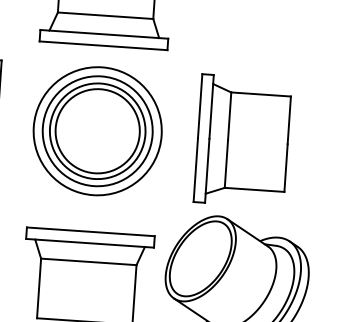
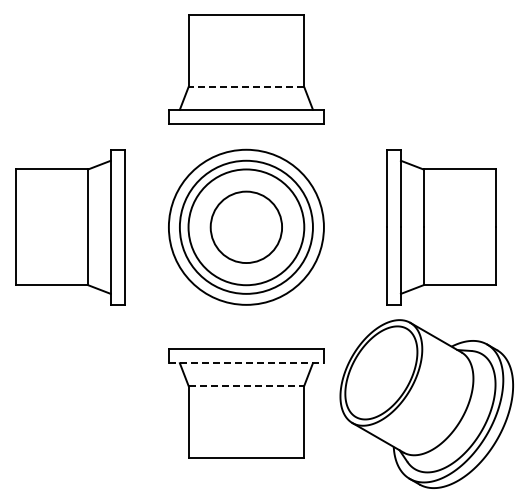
line: (105, 16) -> (246, 87), solid -> dashed
circle: (97, 131) -> (246, 227), size x0.7
part: (242, 141) -> (441, 227), moved
line: (90, 243) -> (246, 363), solid -> dashed
line: (88, 261) -> (246, 385), solid -> dashed

